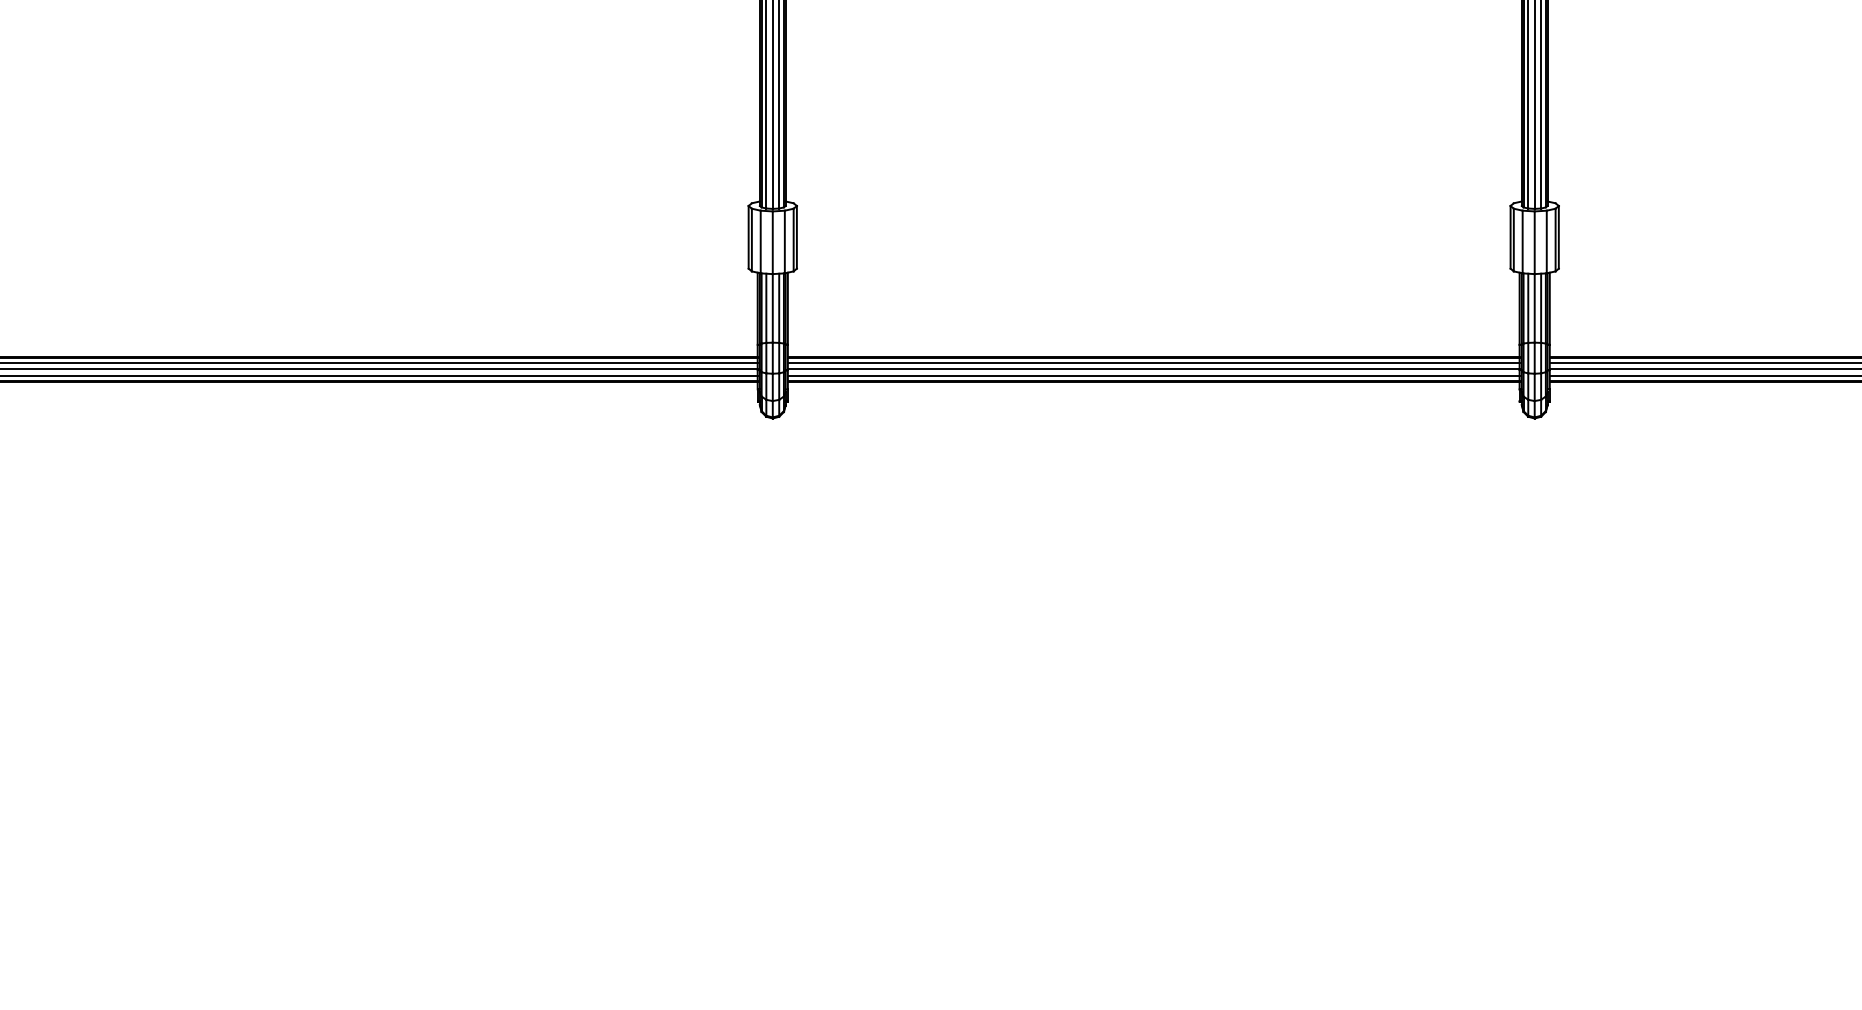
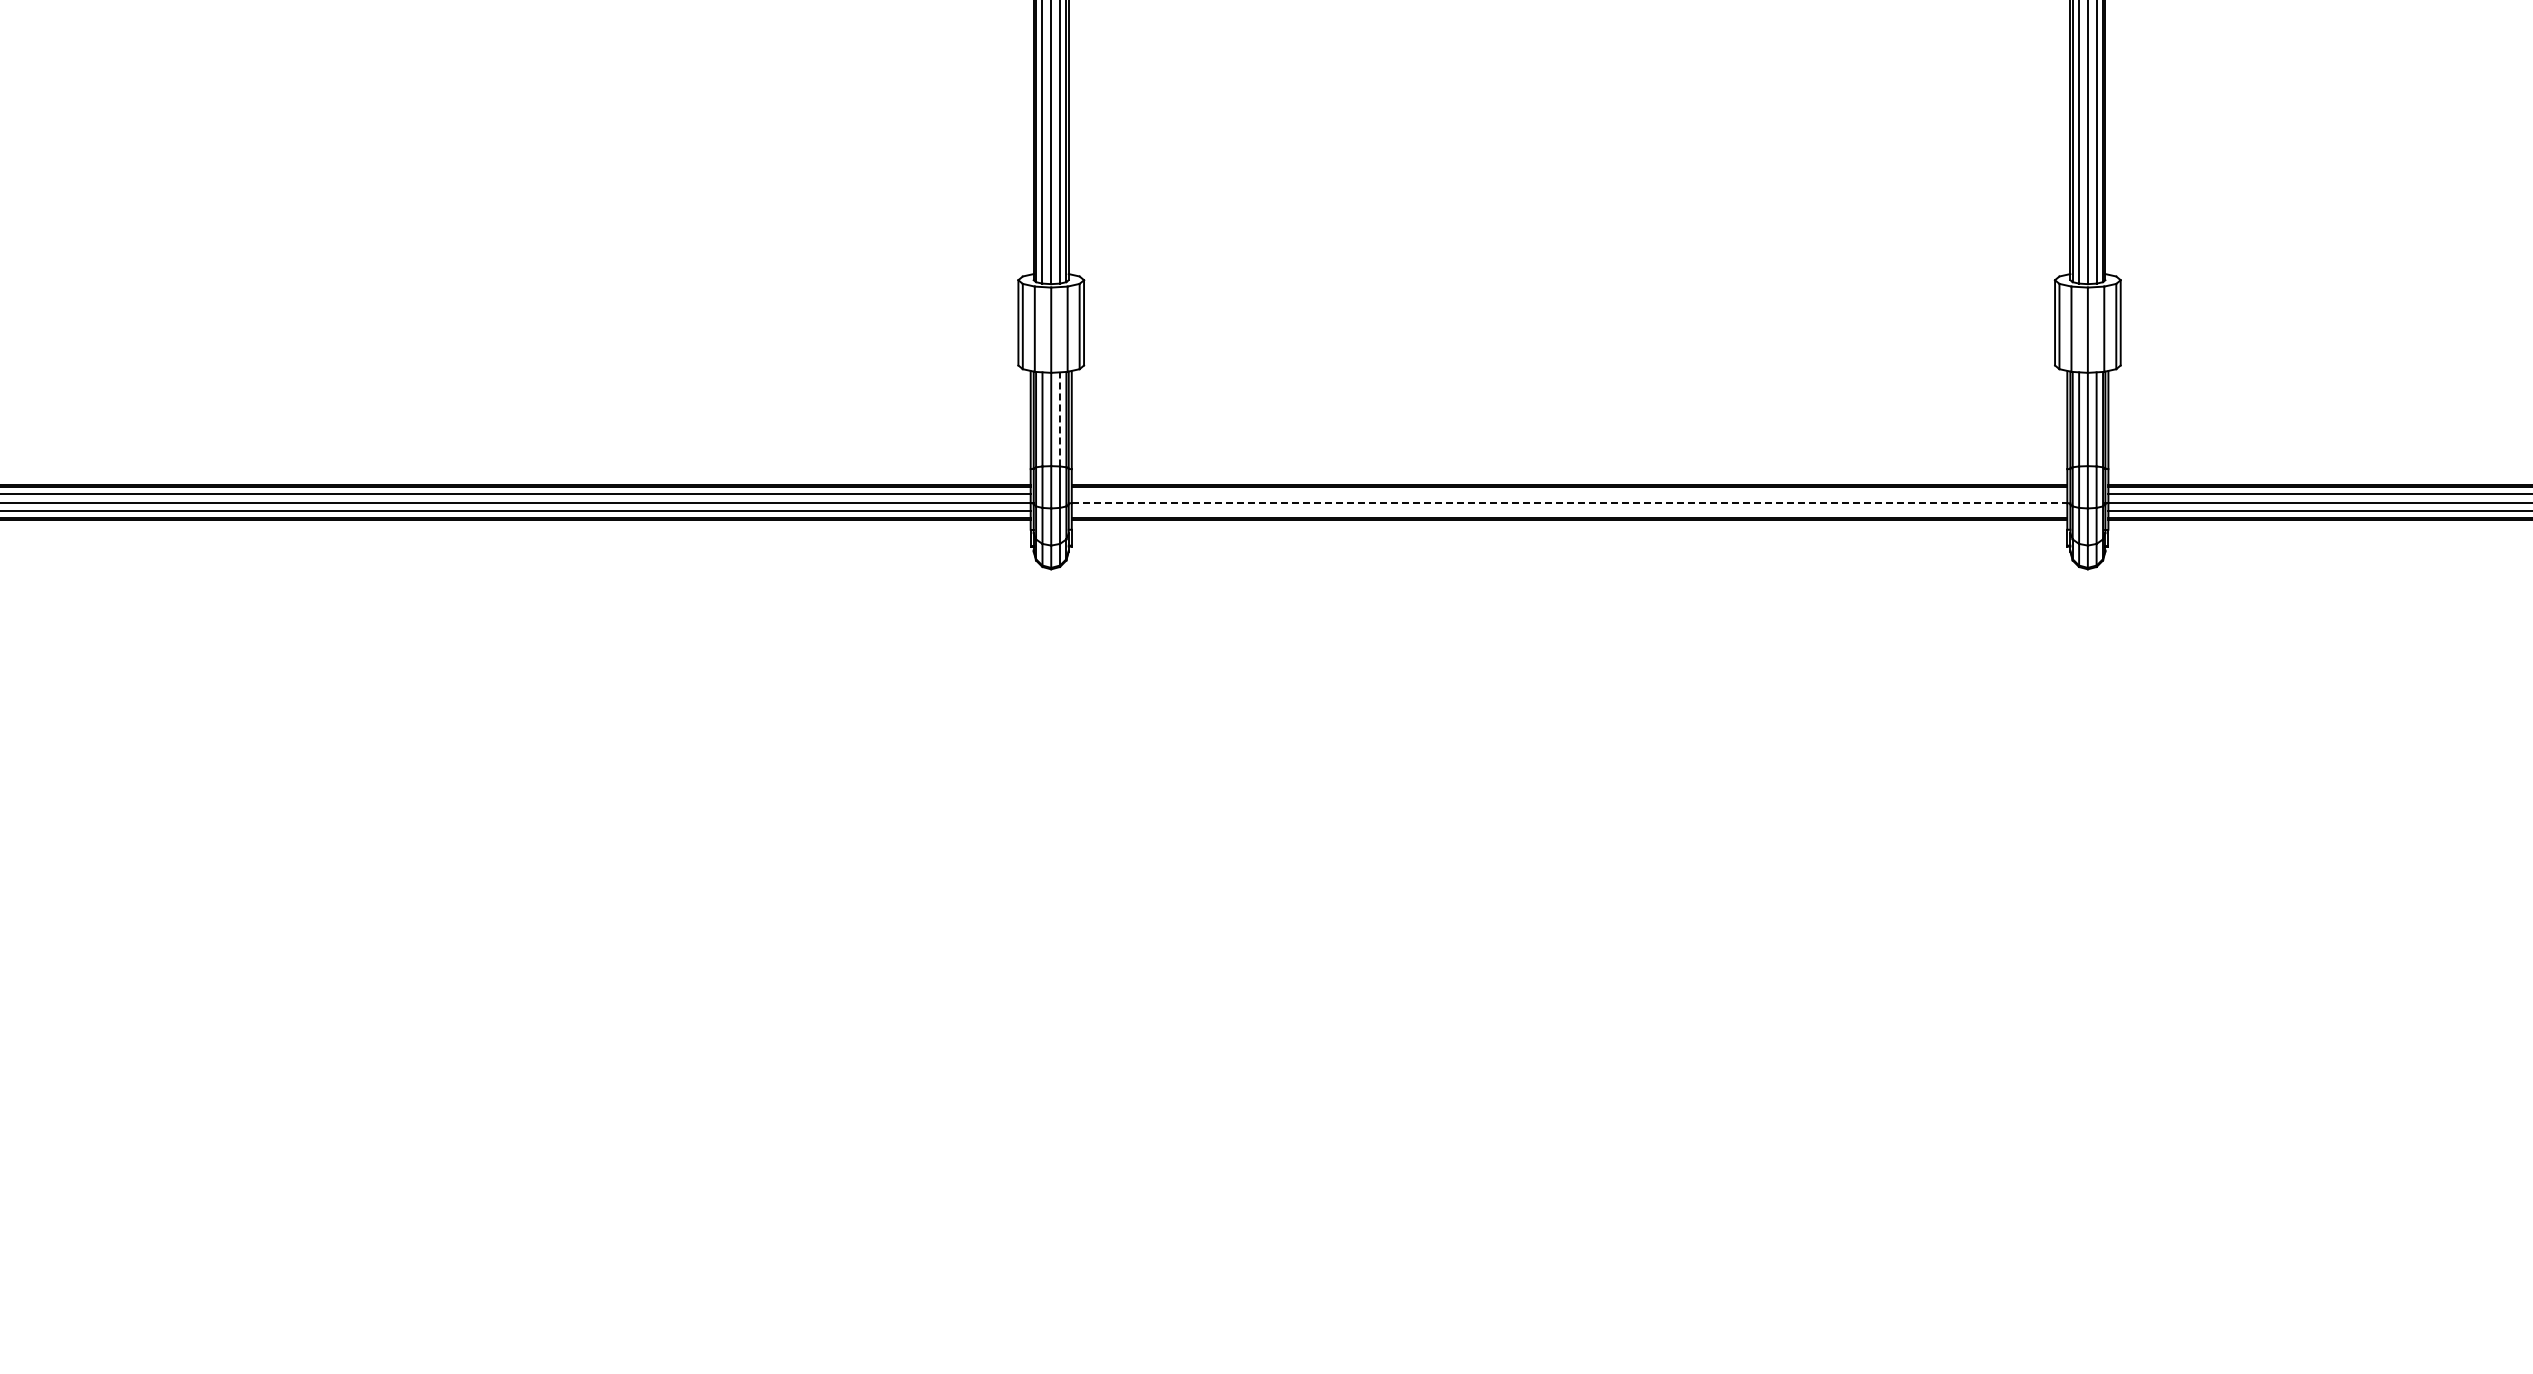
line: (778, 307) -> (1059, 418), solid -> dashed
line: (1153, 362) -> (1569, 493), removed
line: (1153, 369) -> (1569, 502), solid -> dashed
line: (1153, 376) -> (1569, 511), removed

